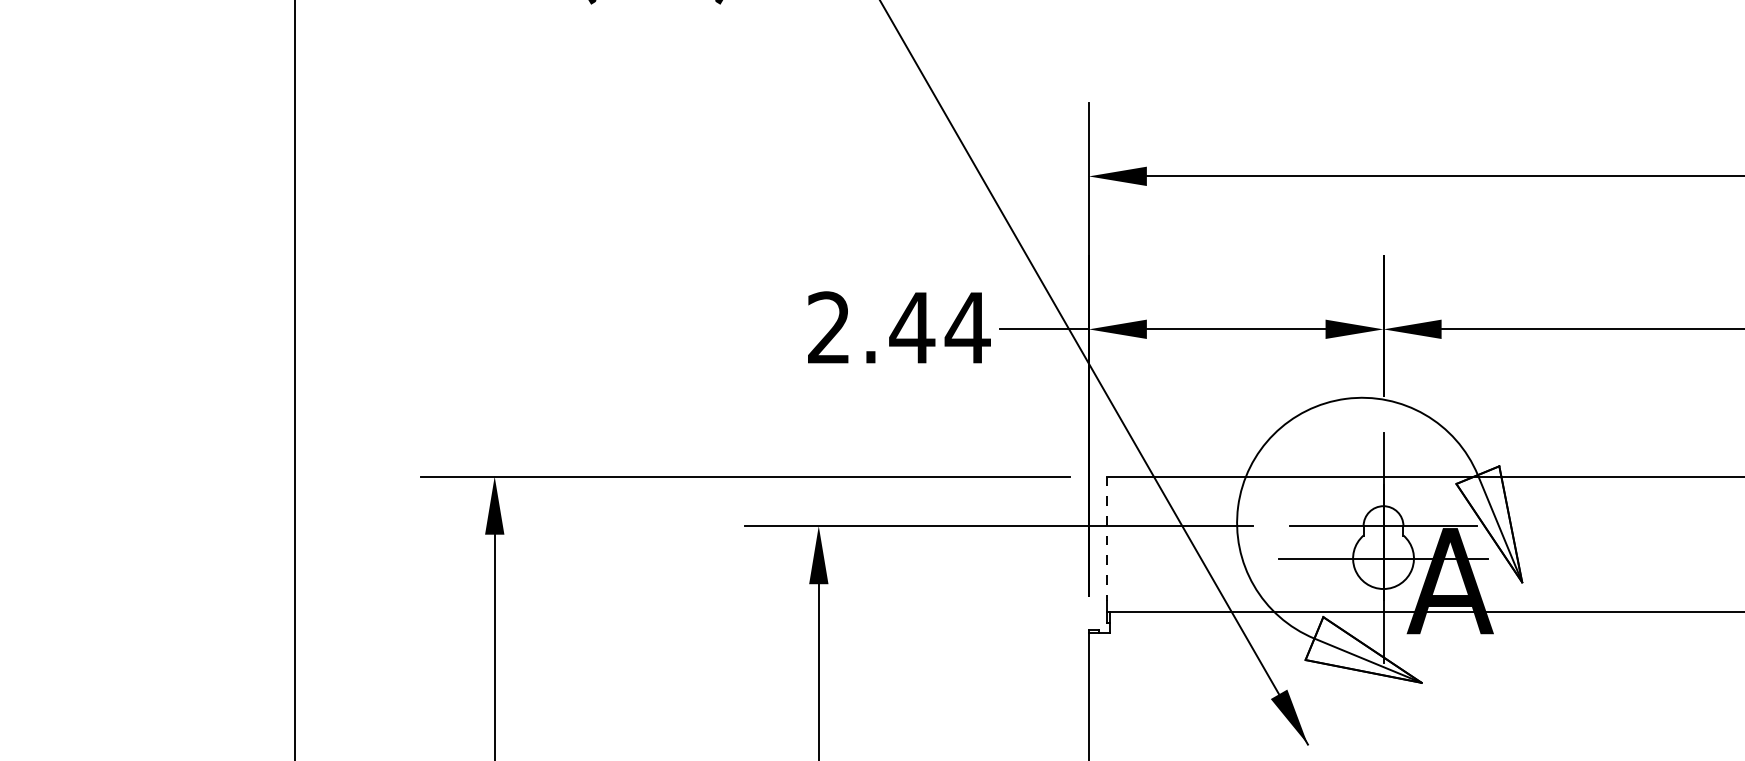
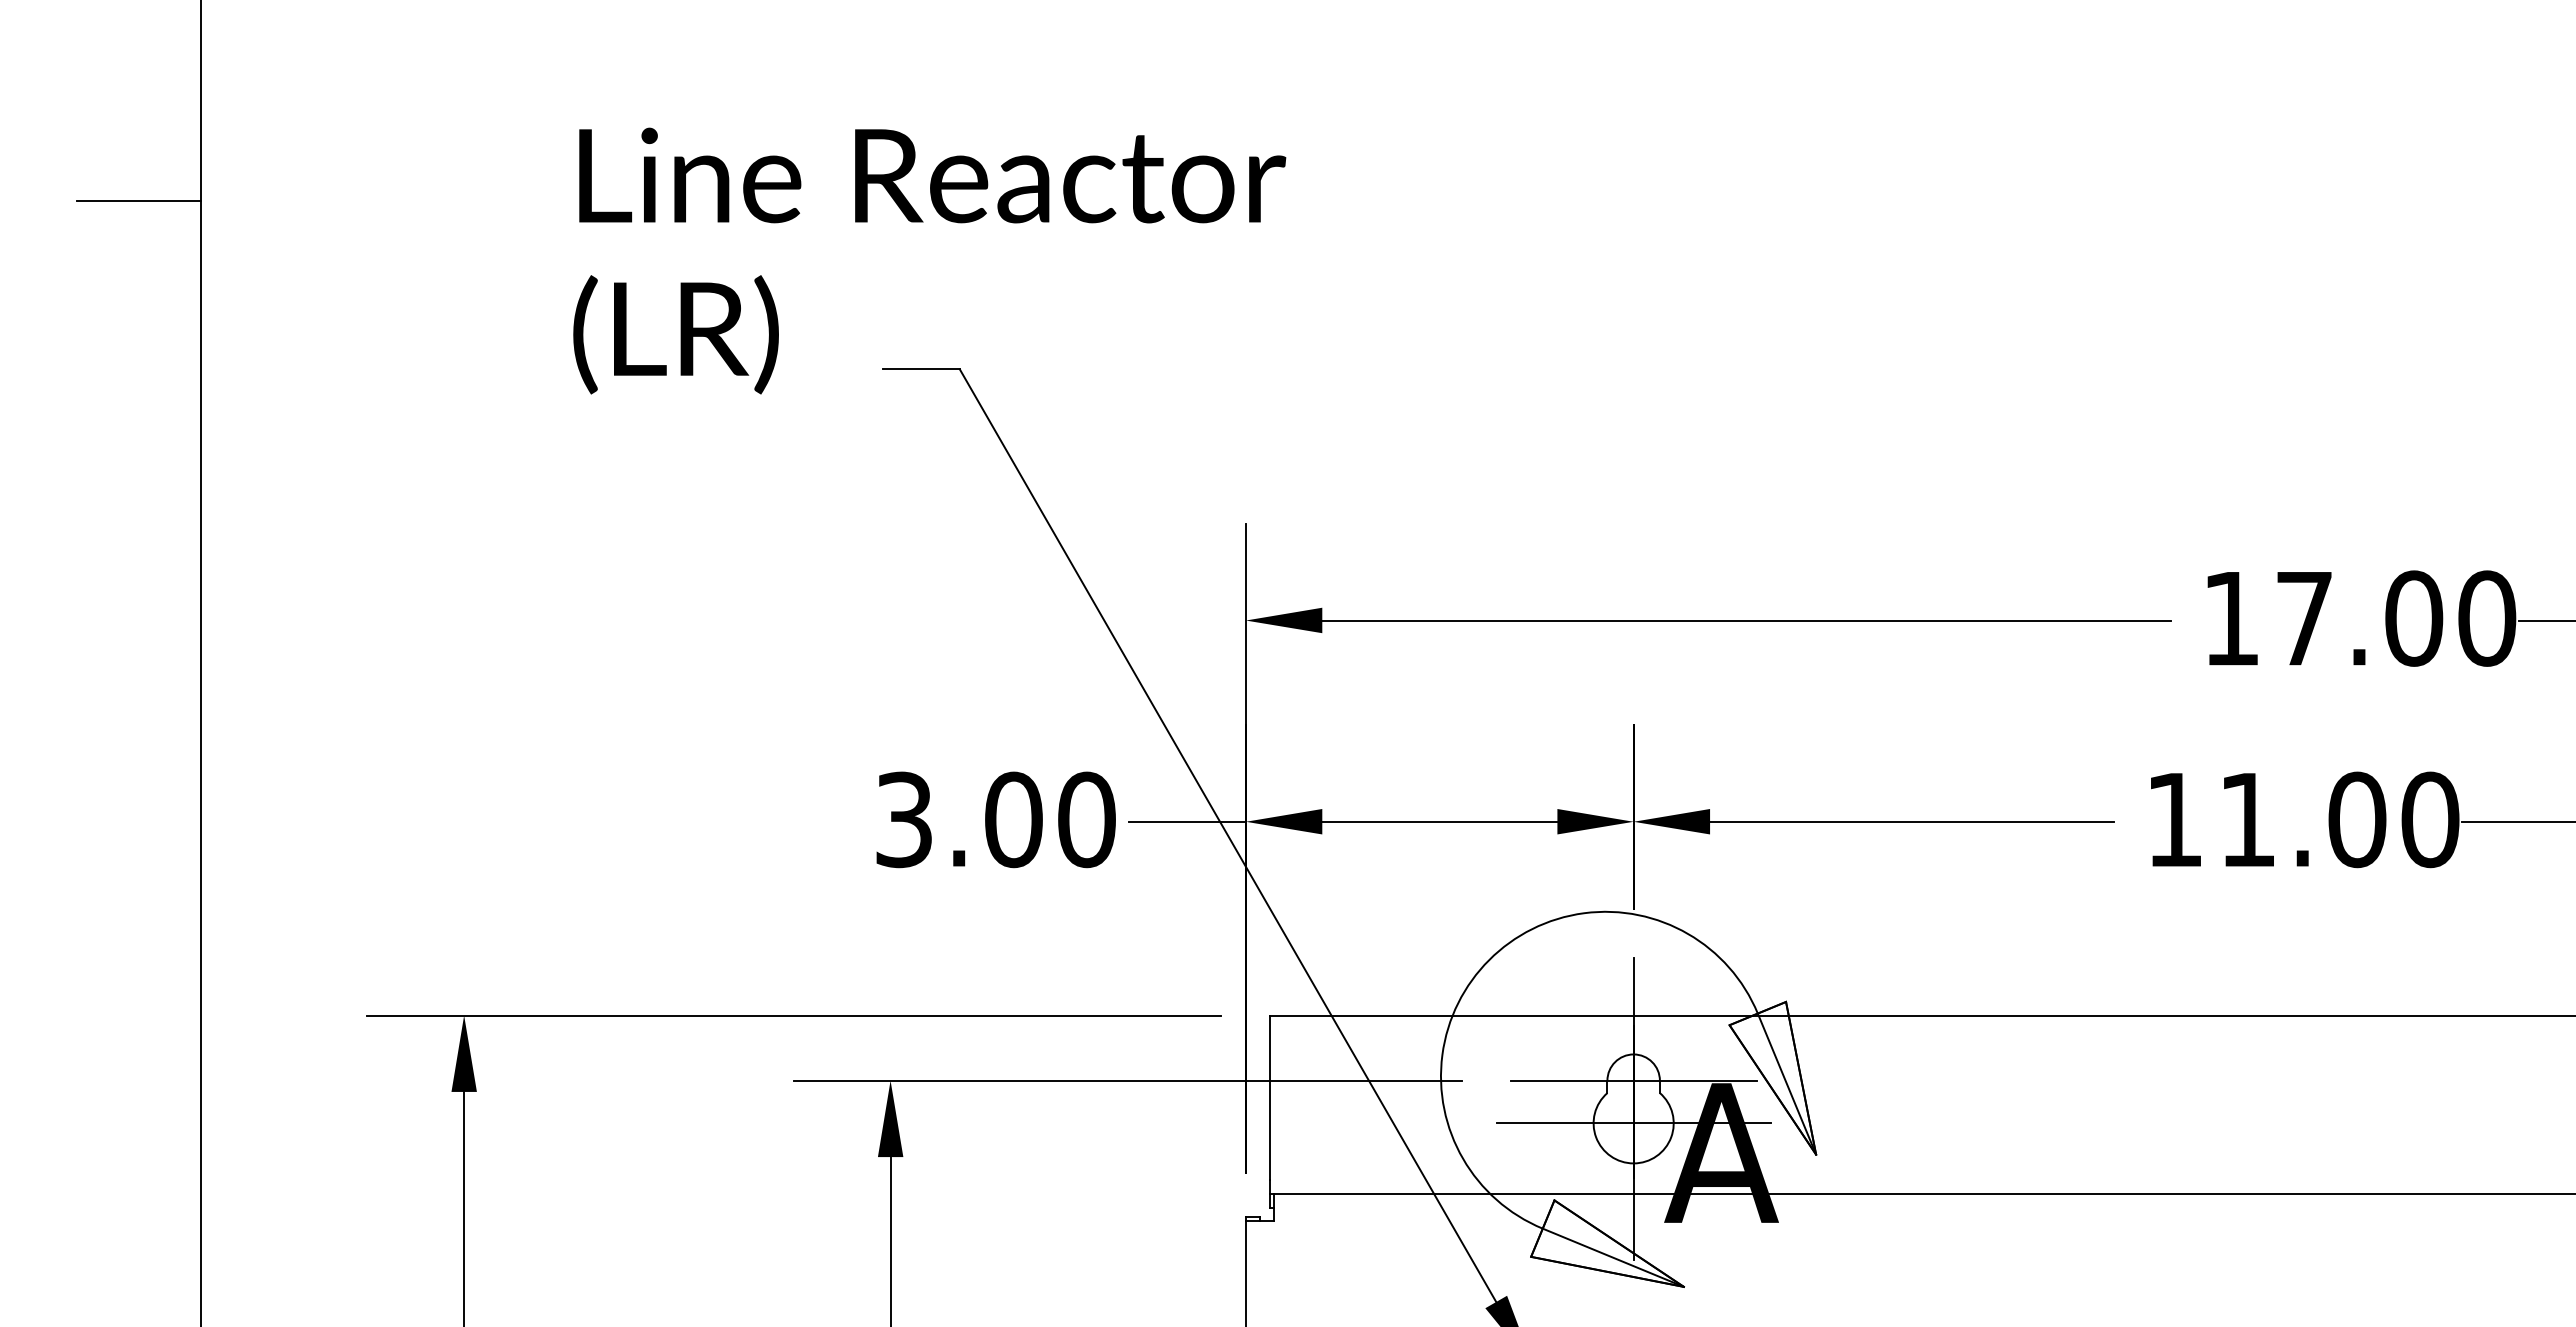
text: (899, 327) -> (996, 819), 2.44 -> 3.00
line: (1106, 539) -> (1269, 1098), dashed -> solid

